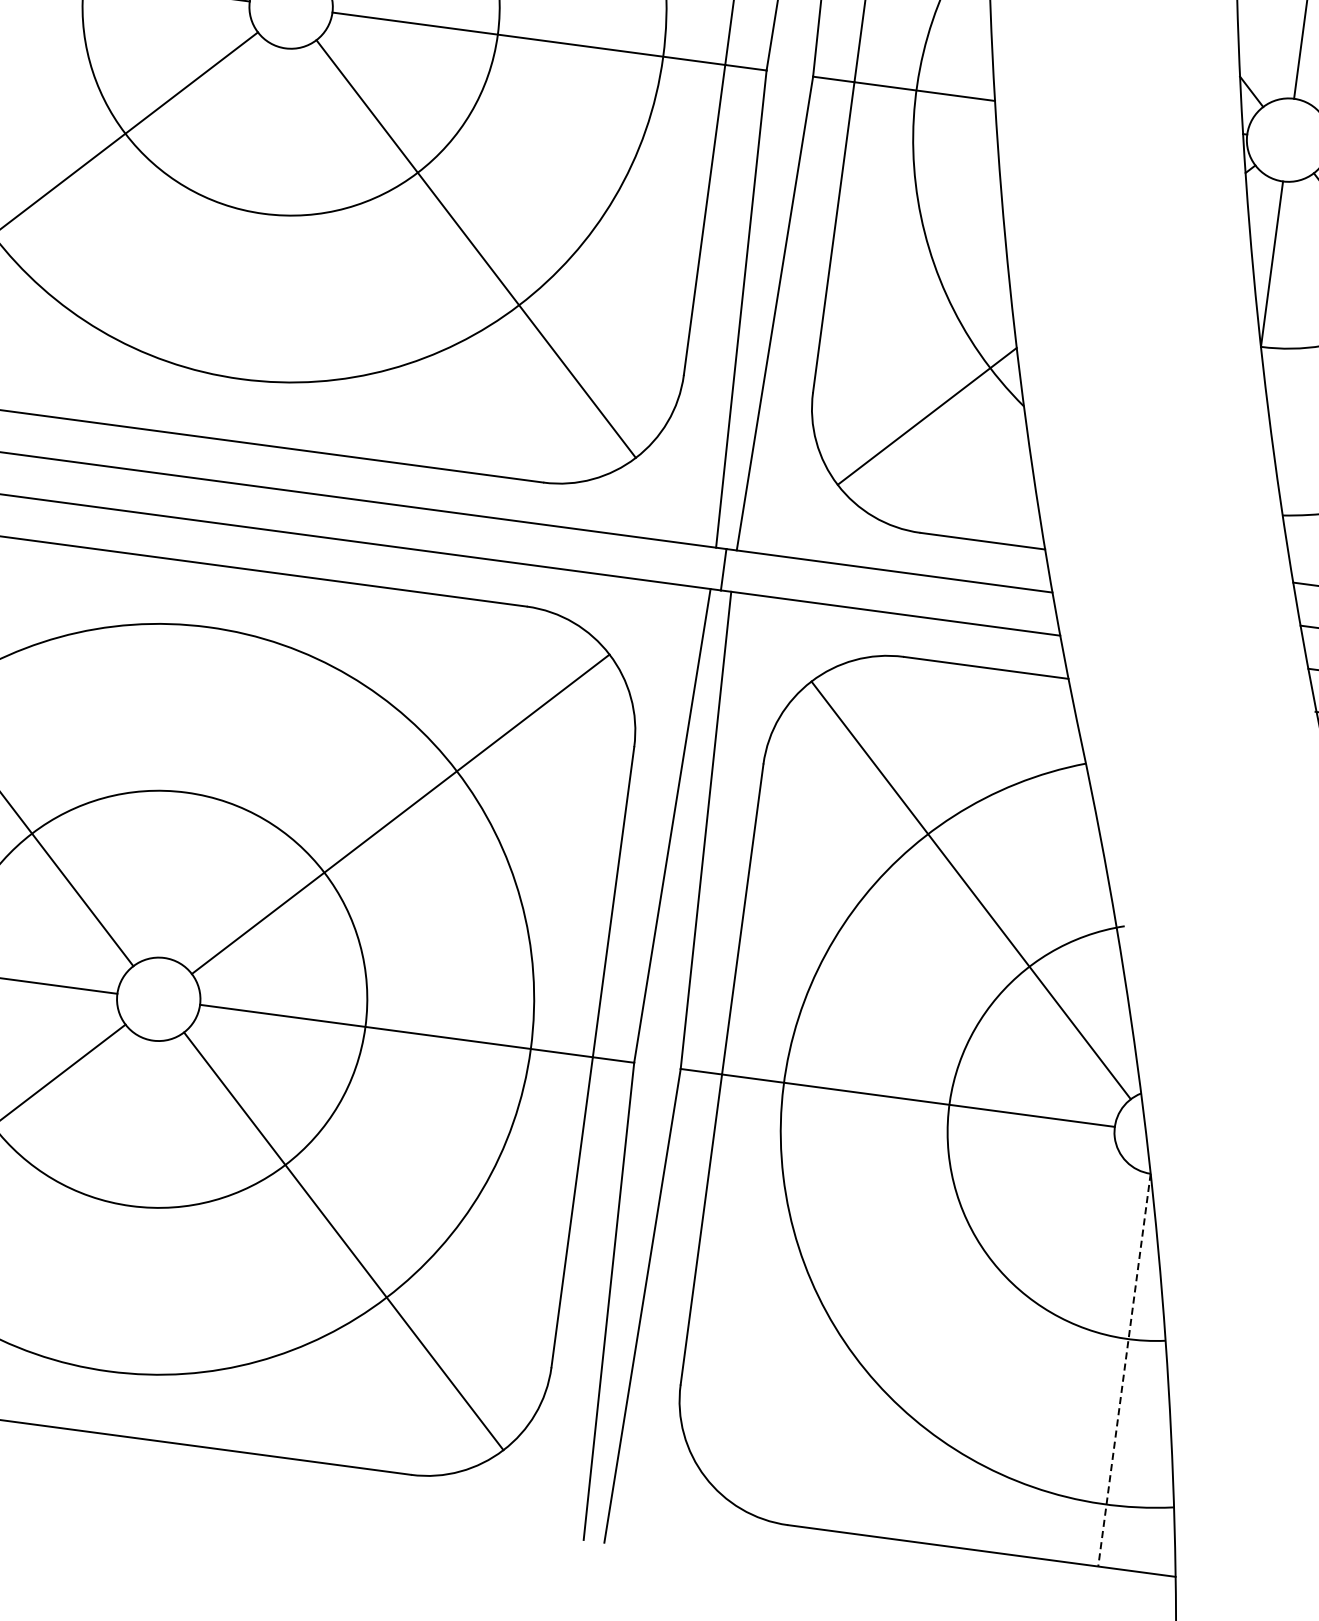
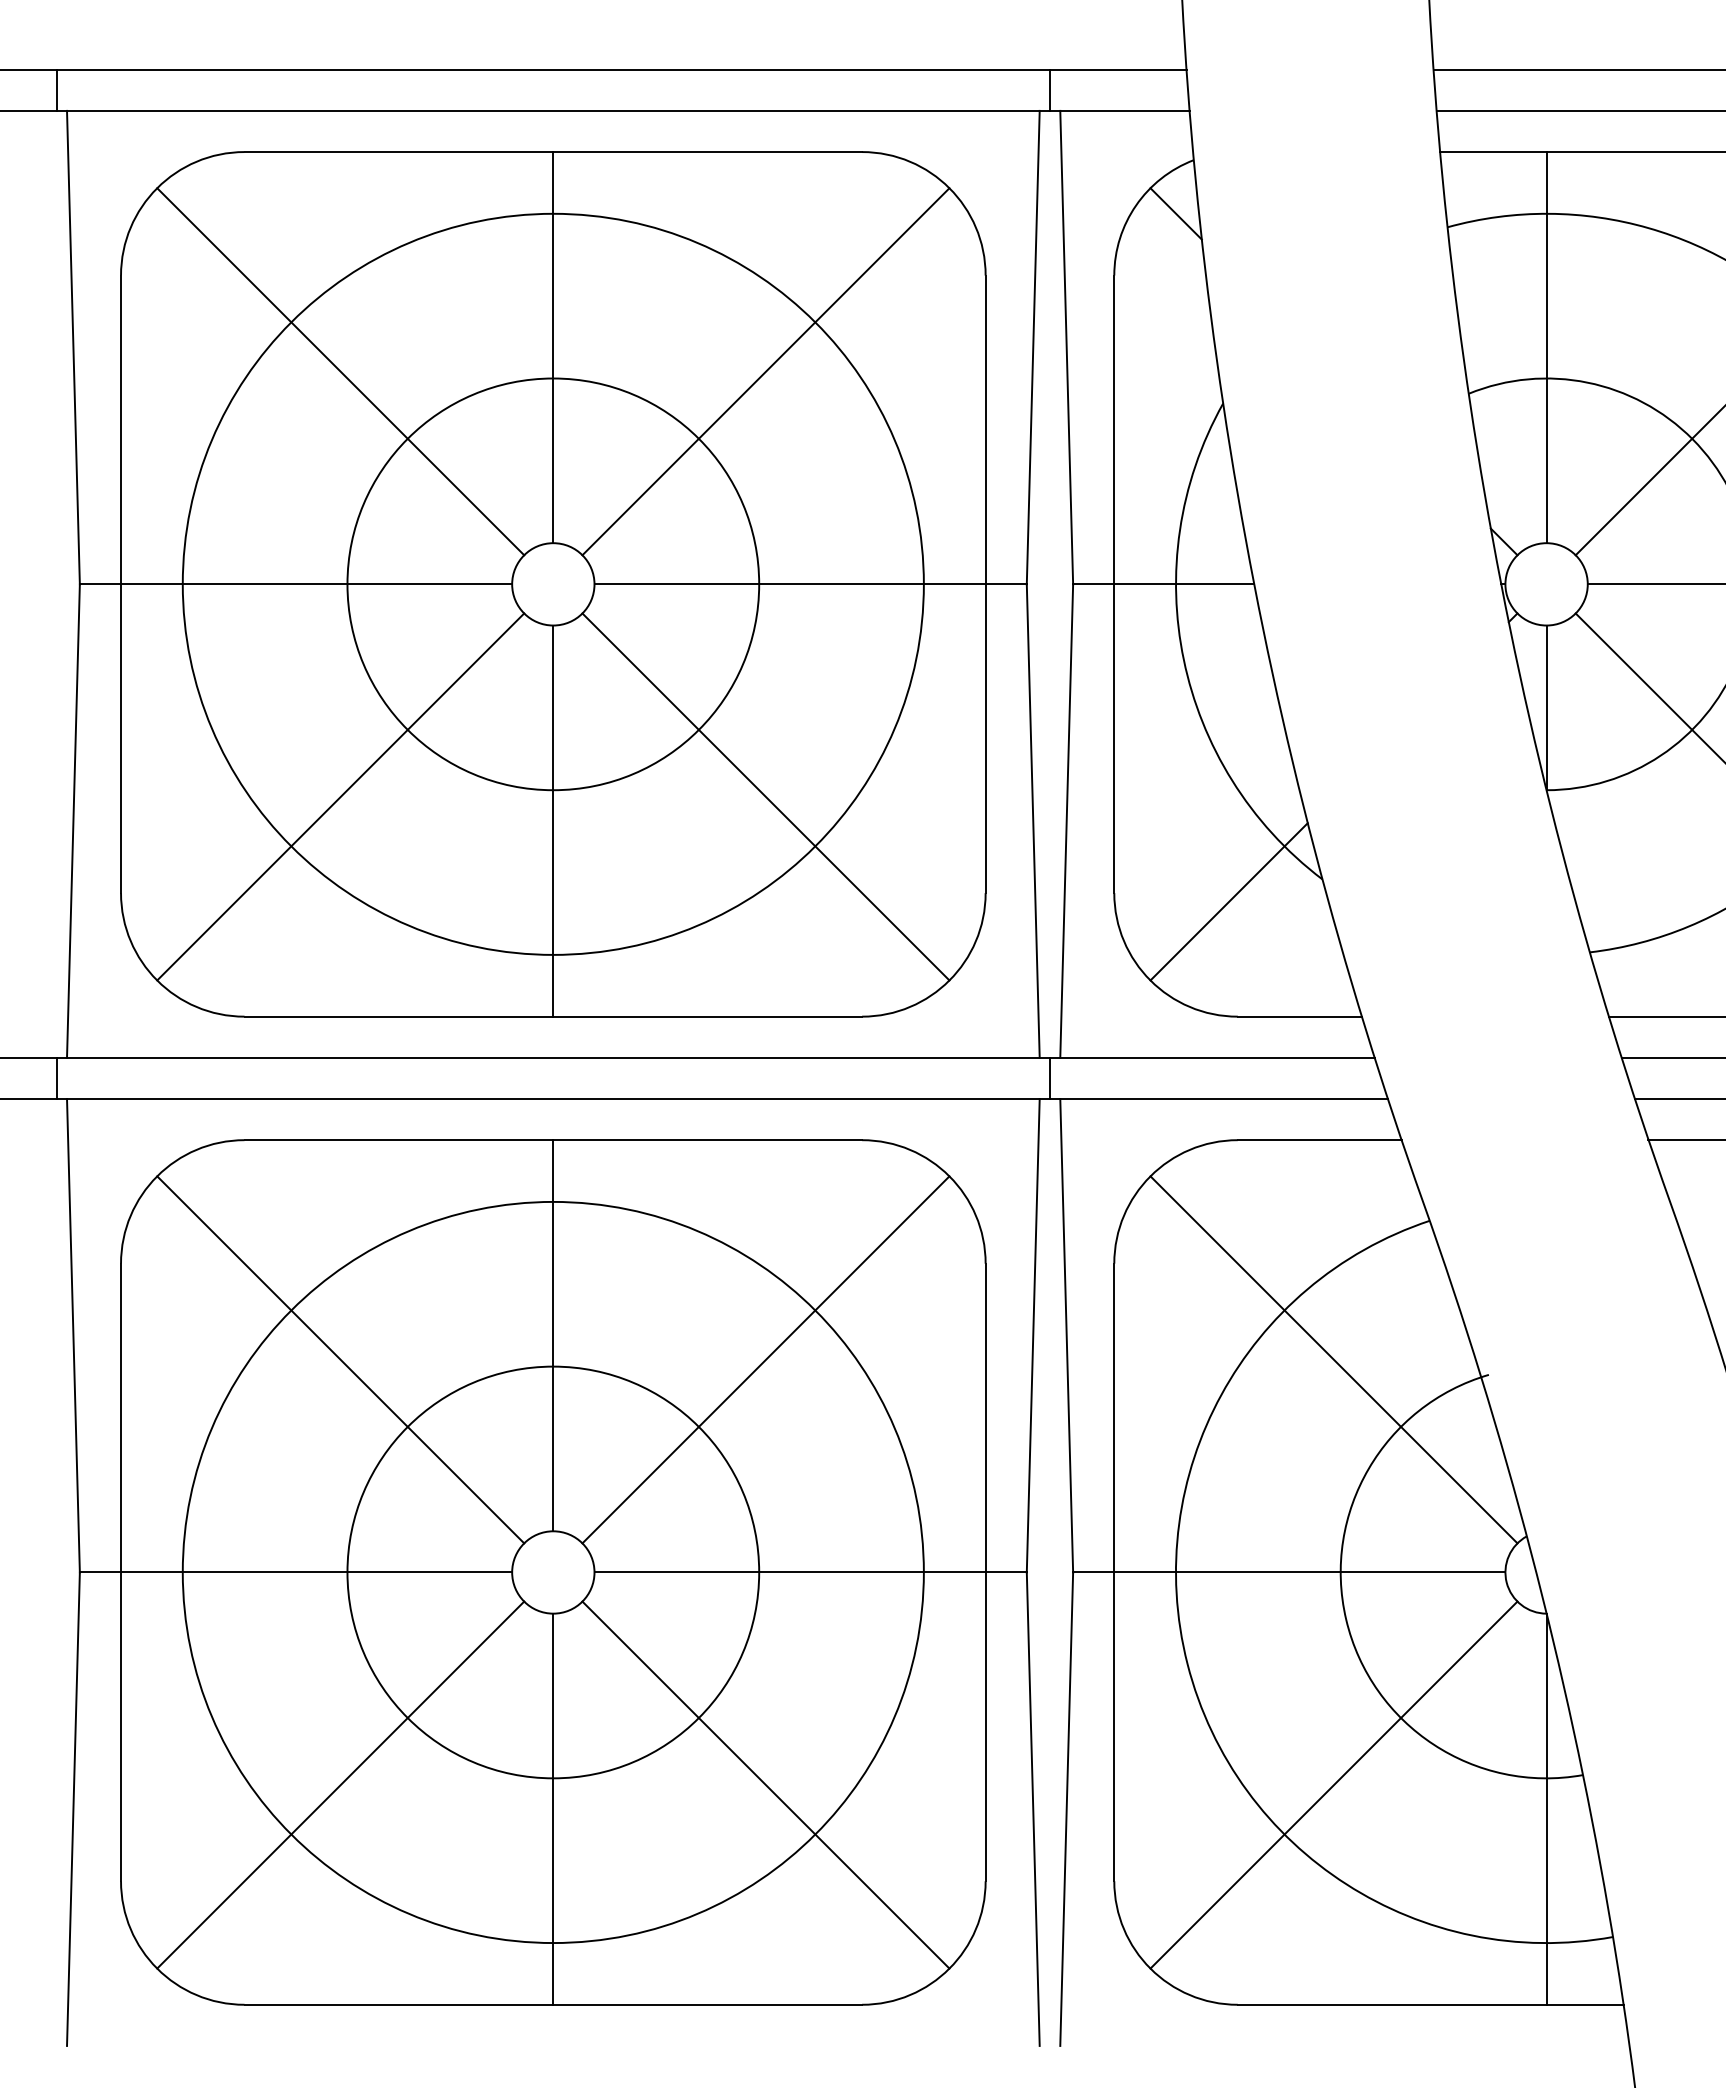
line: (259, 244) -> (553, 820), added
line: (190, 761) -> (553, 1335), added
line: (127, 1236) -> (553, 1808), added
line: (913, 1316) -> (1333, 1784), added
line: (1124, 1370) -> (1546, 1809), dashed -> solid

